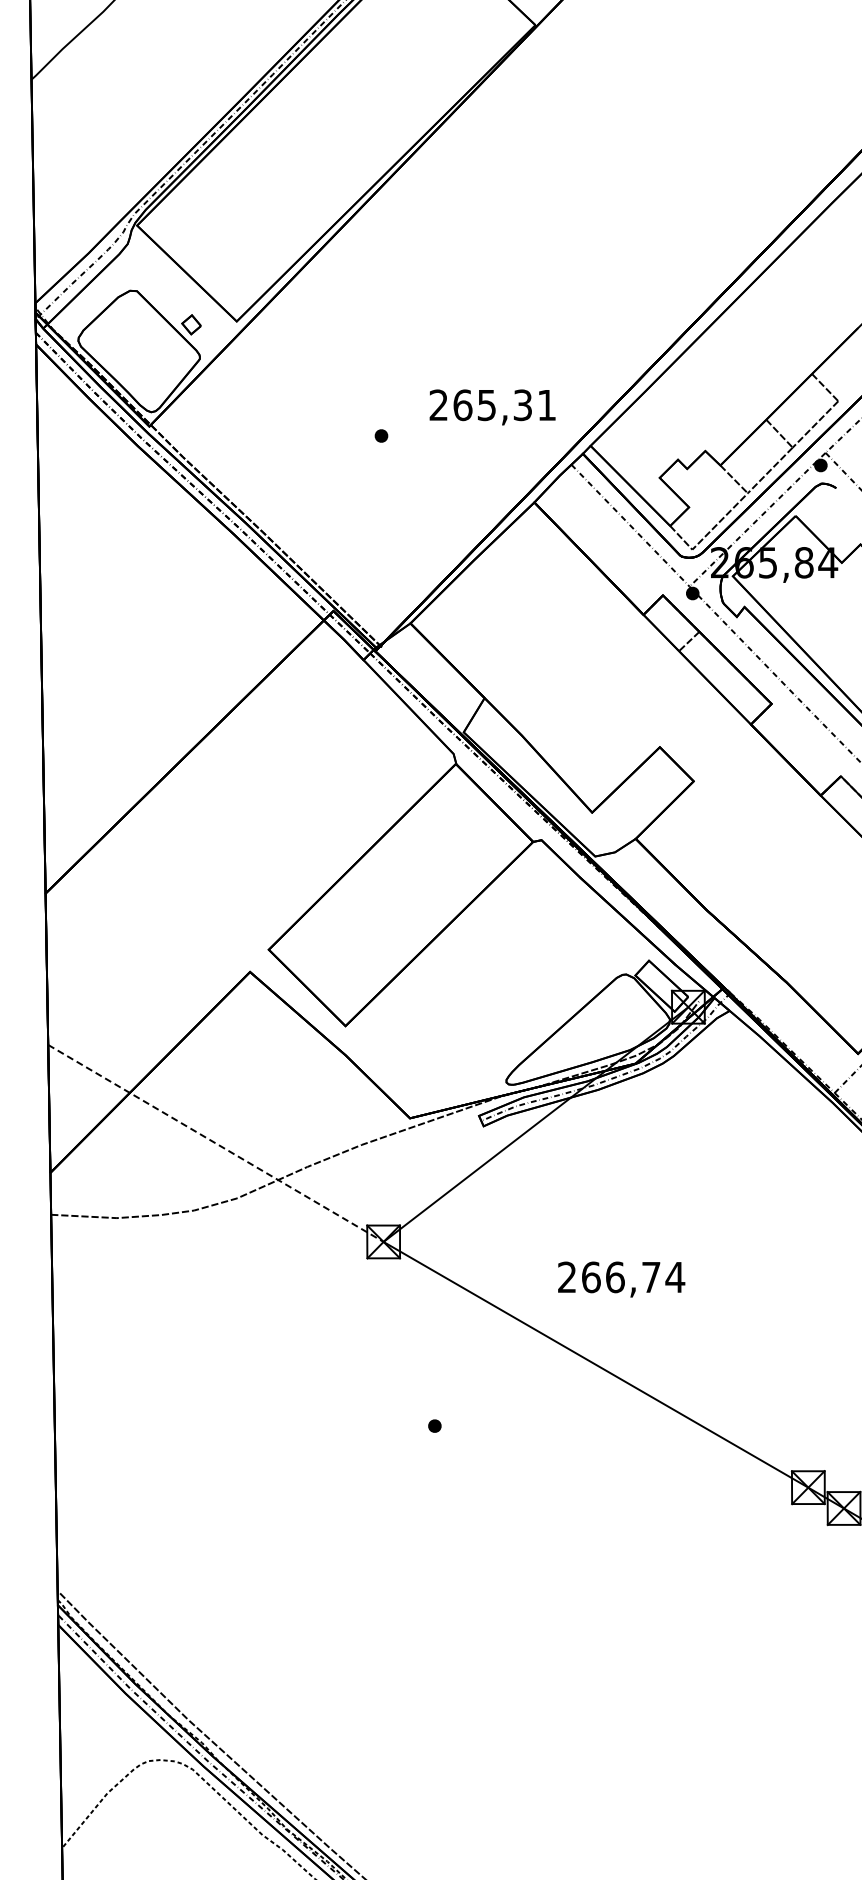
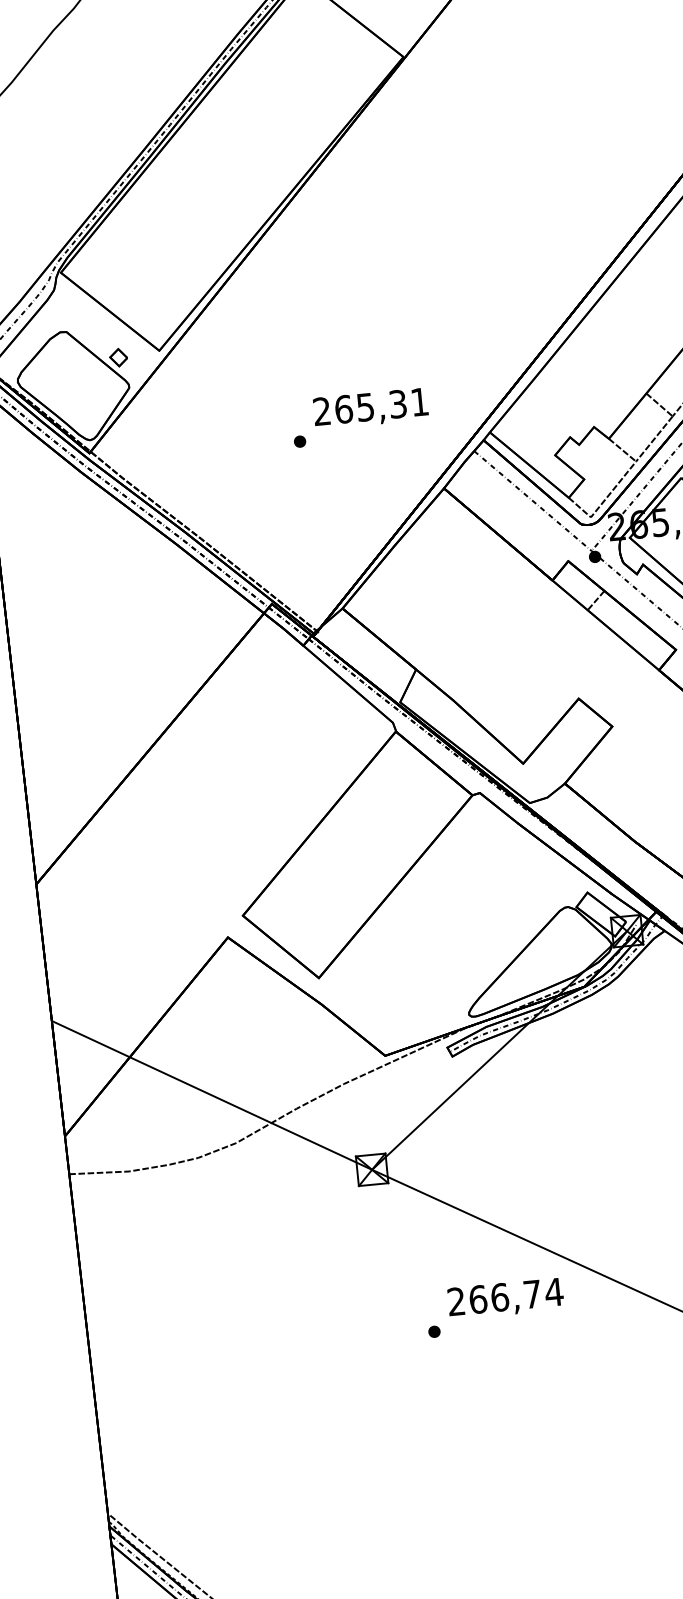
text: (492, 407) -> (370, 408), moved
line: (216, 1143) -> (212, 1095), dashed -> solid
text: (621, 1279) -> (505, 1298), moved

